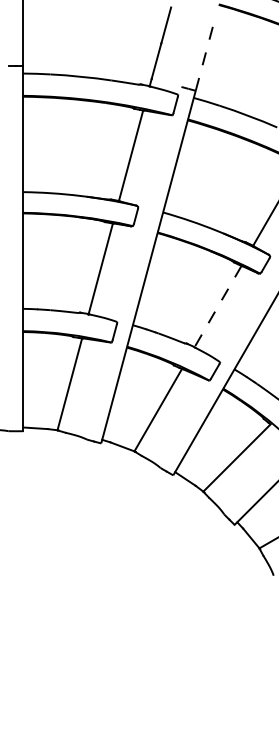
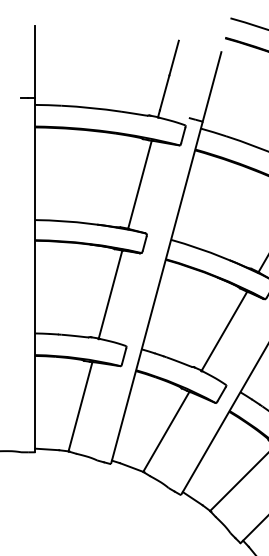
line: (205, 54) -> (212, 86), dashed -> solid
line: (217, 307) -> (223, 332), dashed -> solid

